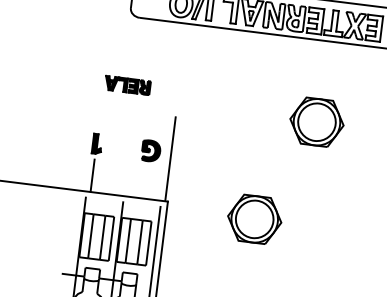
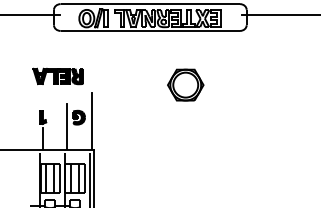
part: (126, 85) -> (57, 76), size x1.67
line: (132, 162) -> (67, 126), added
part: (254, 218) -> (152, 153), removed

